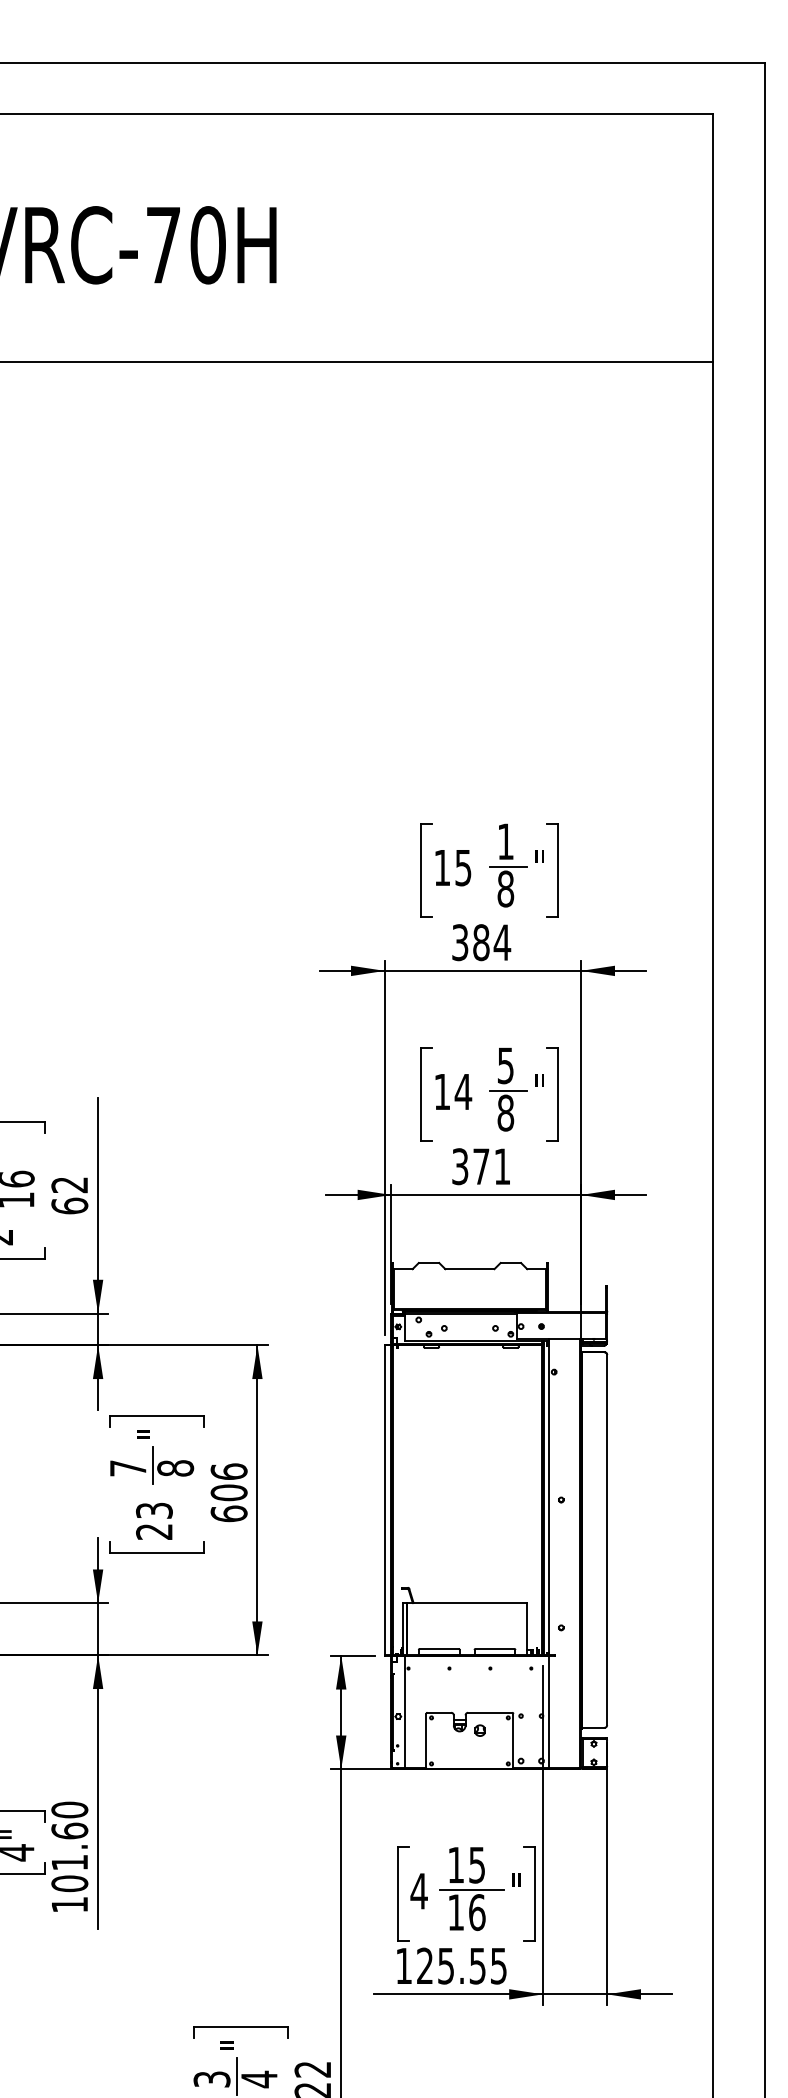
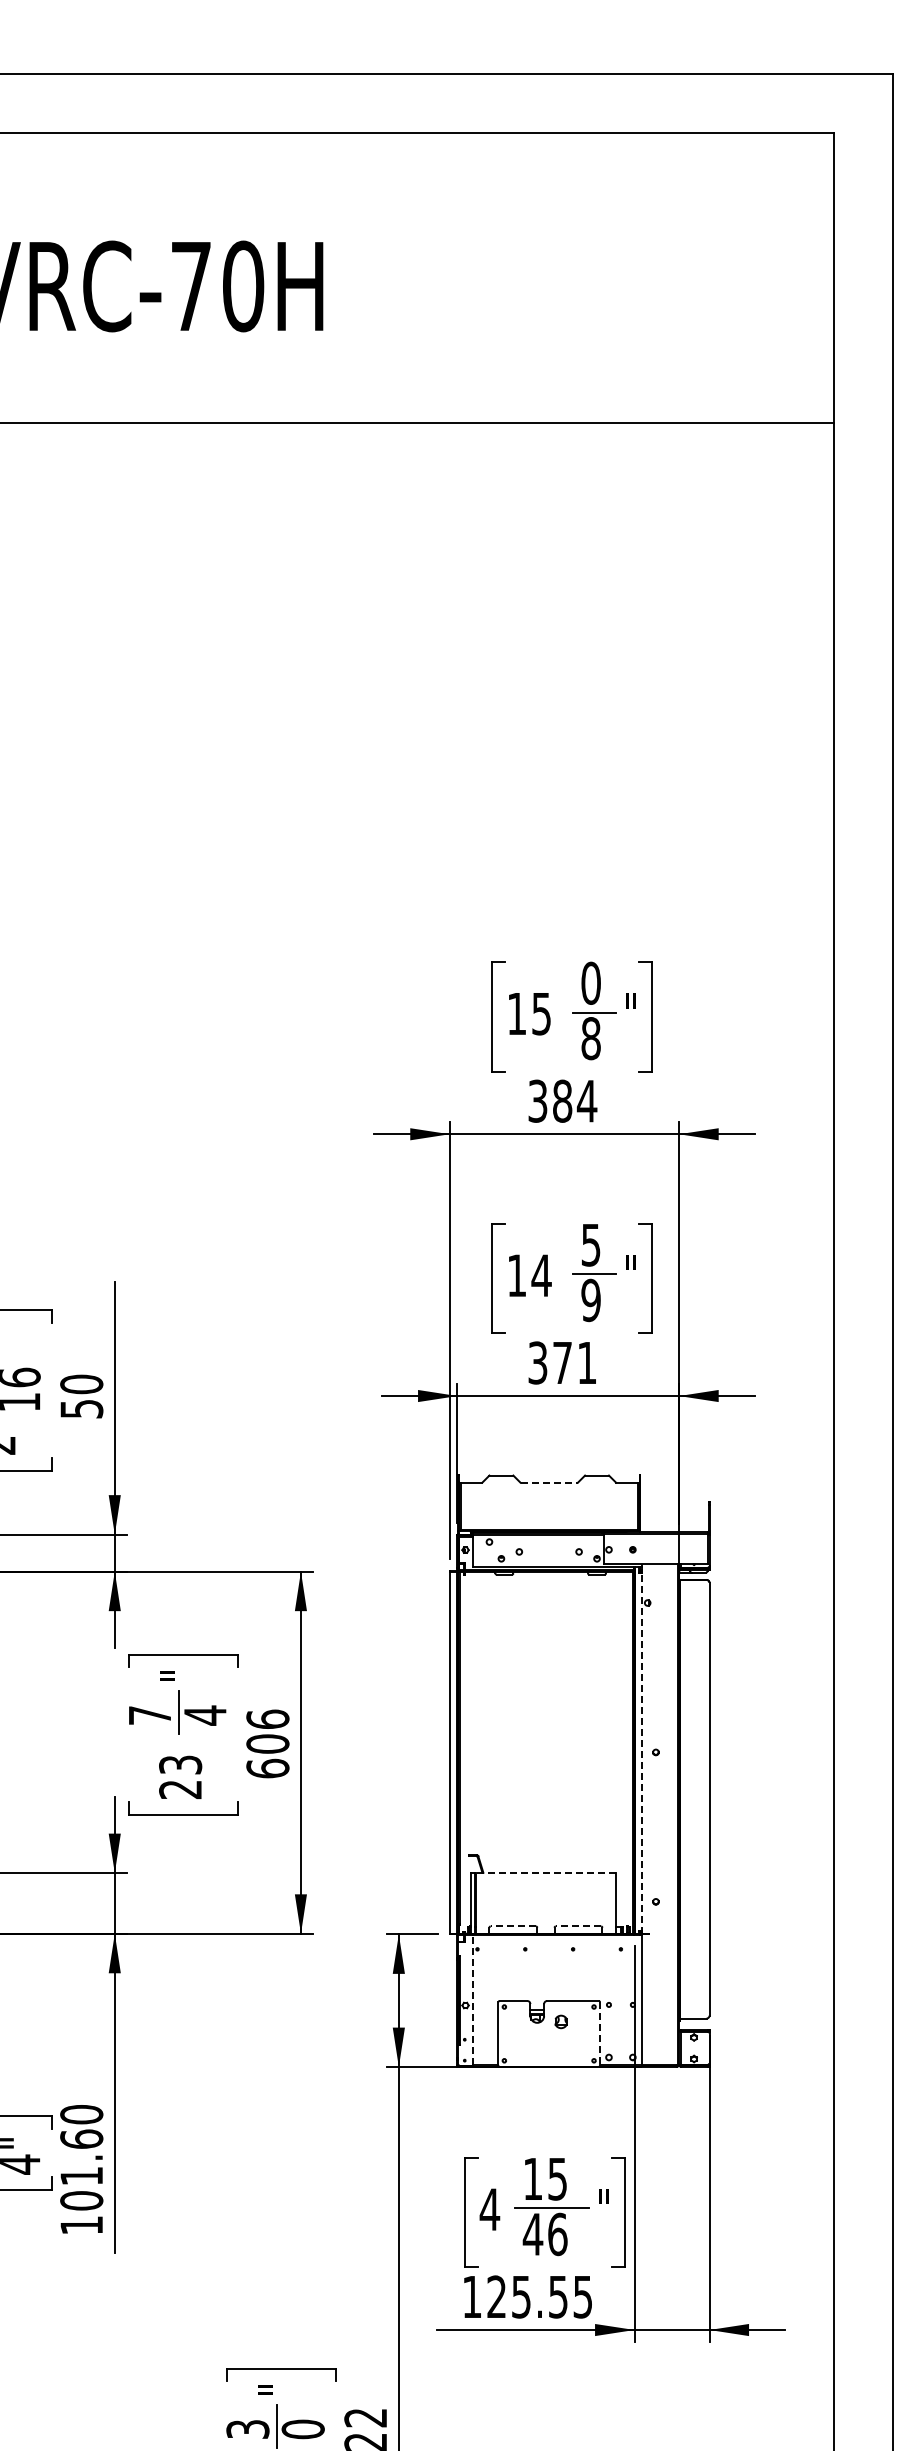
text: (505, 841) -> (590, 982), 1 -> 0
text: (505, 1113) -> (590, 1300), 8 -> 9
text: (69, 1195) -> (81, 1396), 62 -> 50
line: (470, 1268) -> (549, 1482), solid -> dashed
text: (174, 1468) -> (204, 1715), 8 -> 4
line: (548, 1497) -> (641, 1749), solid -> dashed
line: (466, 1602) -> (545, 1872), solid -> dashed
line: (439, 1648) -> (513, 1926), solid -> dashed
line: (494, 1648) -> (578, 1926), solid -> dashed
line: (405, 1711) -> (473, 1999), solid -> dashed
line: (513, 1740) -> (600, 2033), solid -> dashed
text: (455, 1912) -> (532, 2234), 16 -> 46
text: (258, 2079) -> (302, 2429), 4 -> 0

